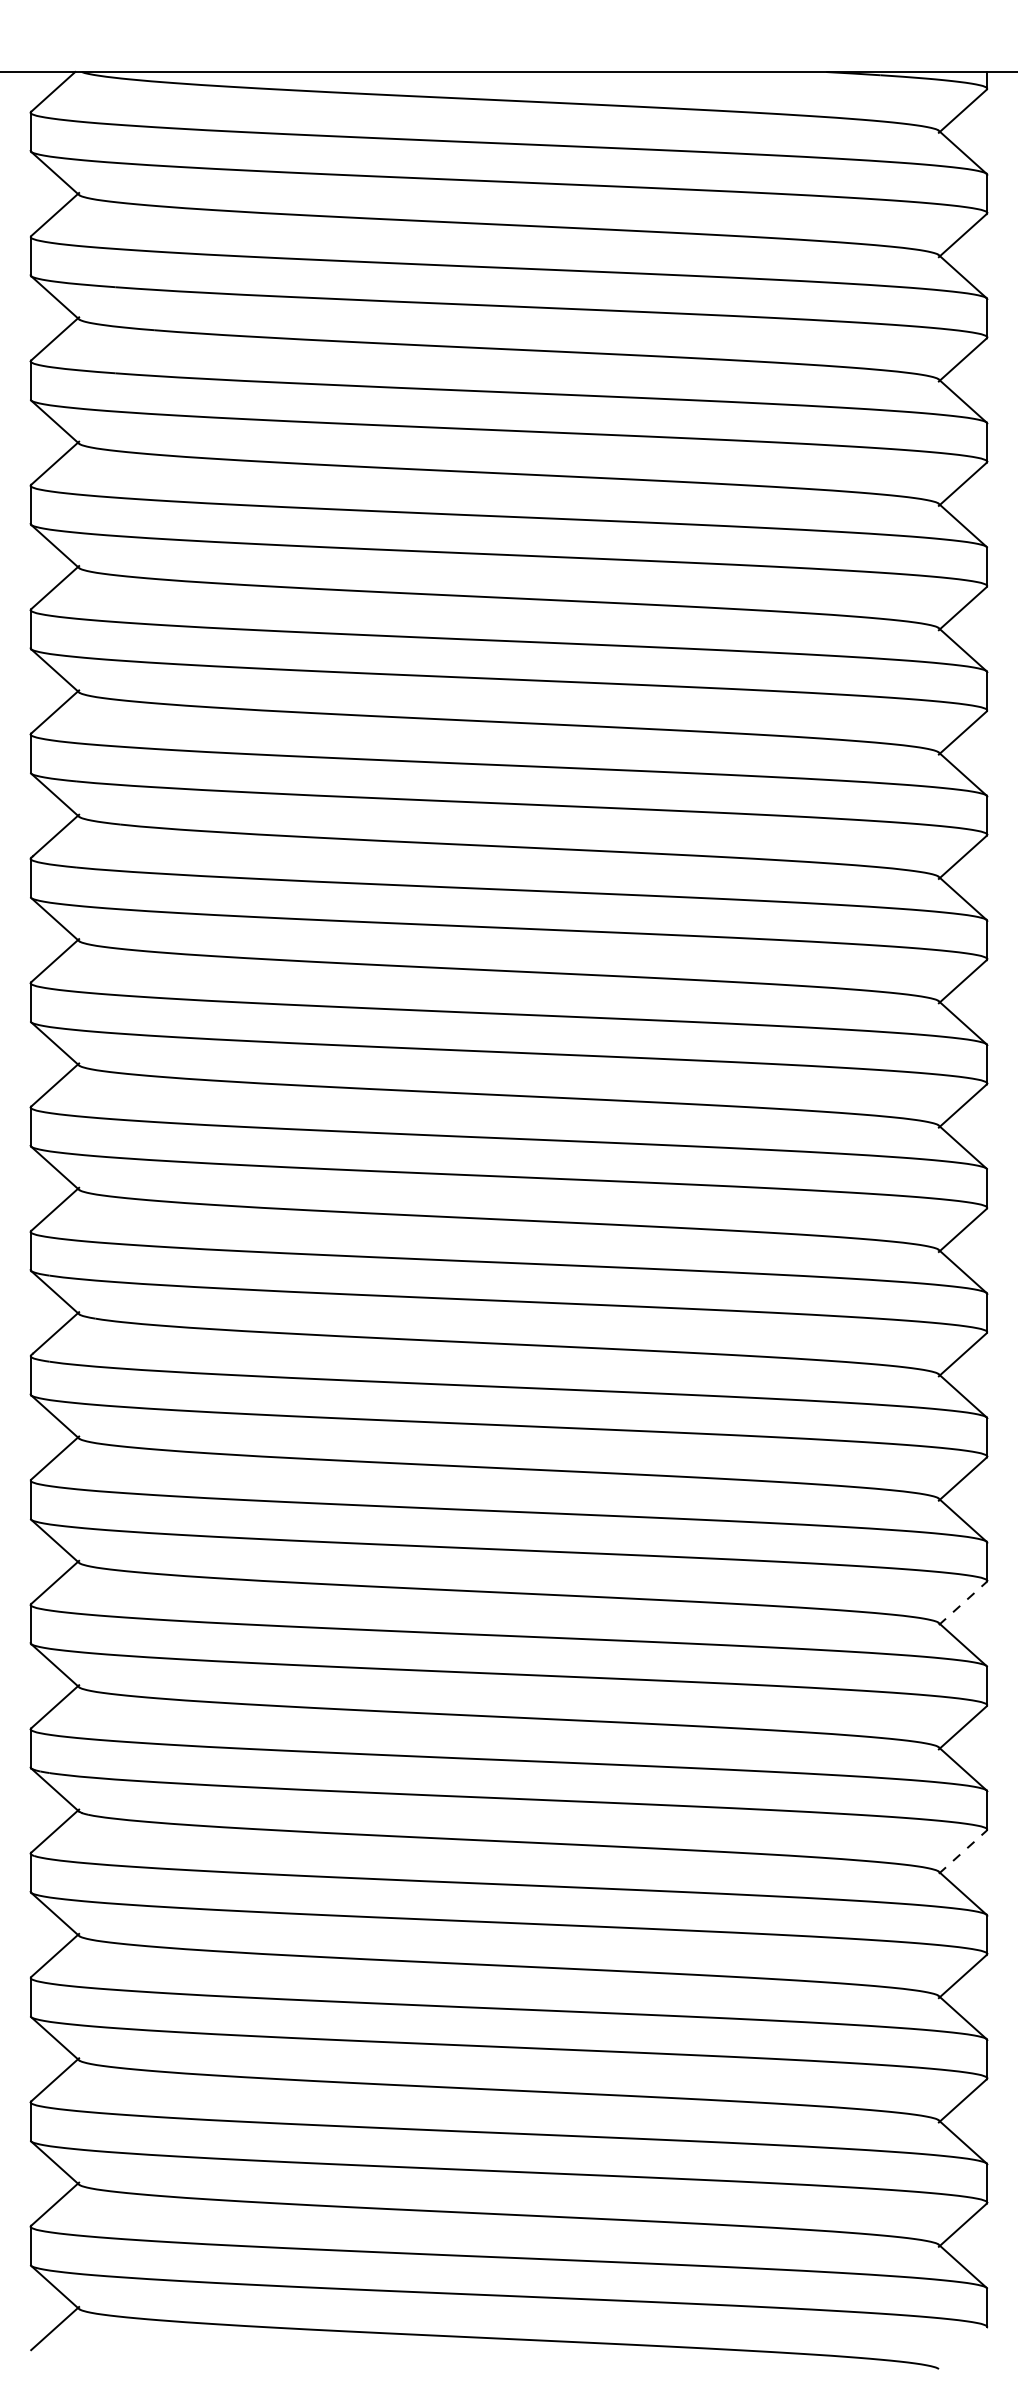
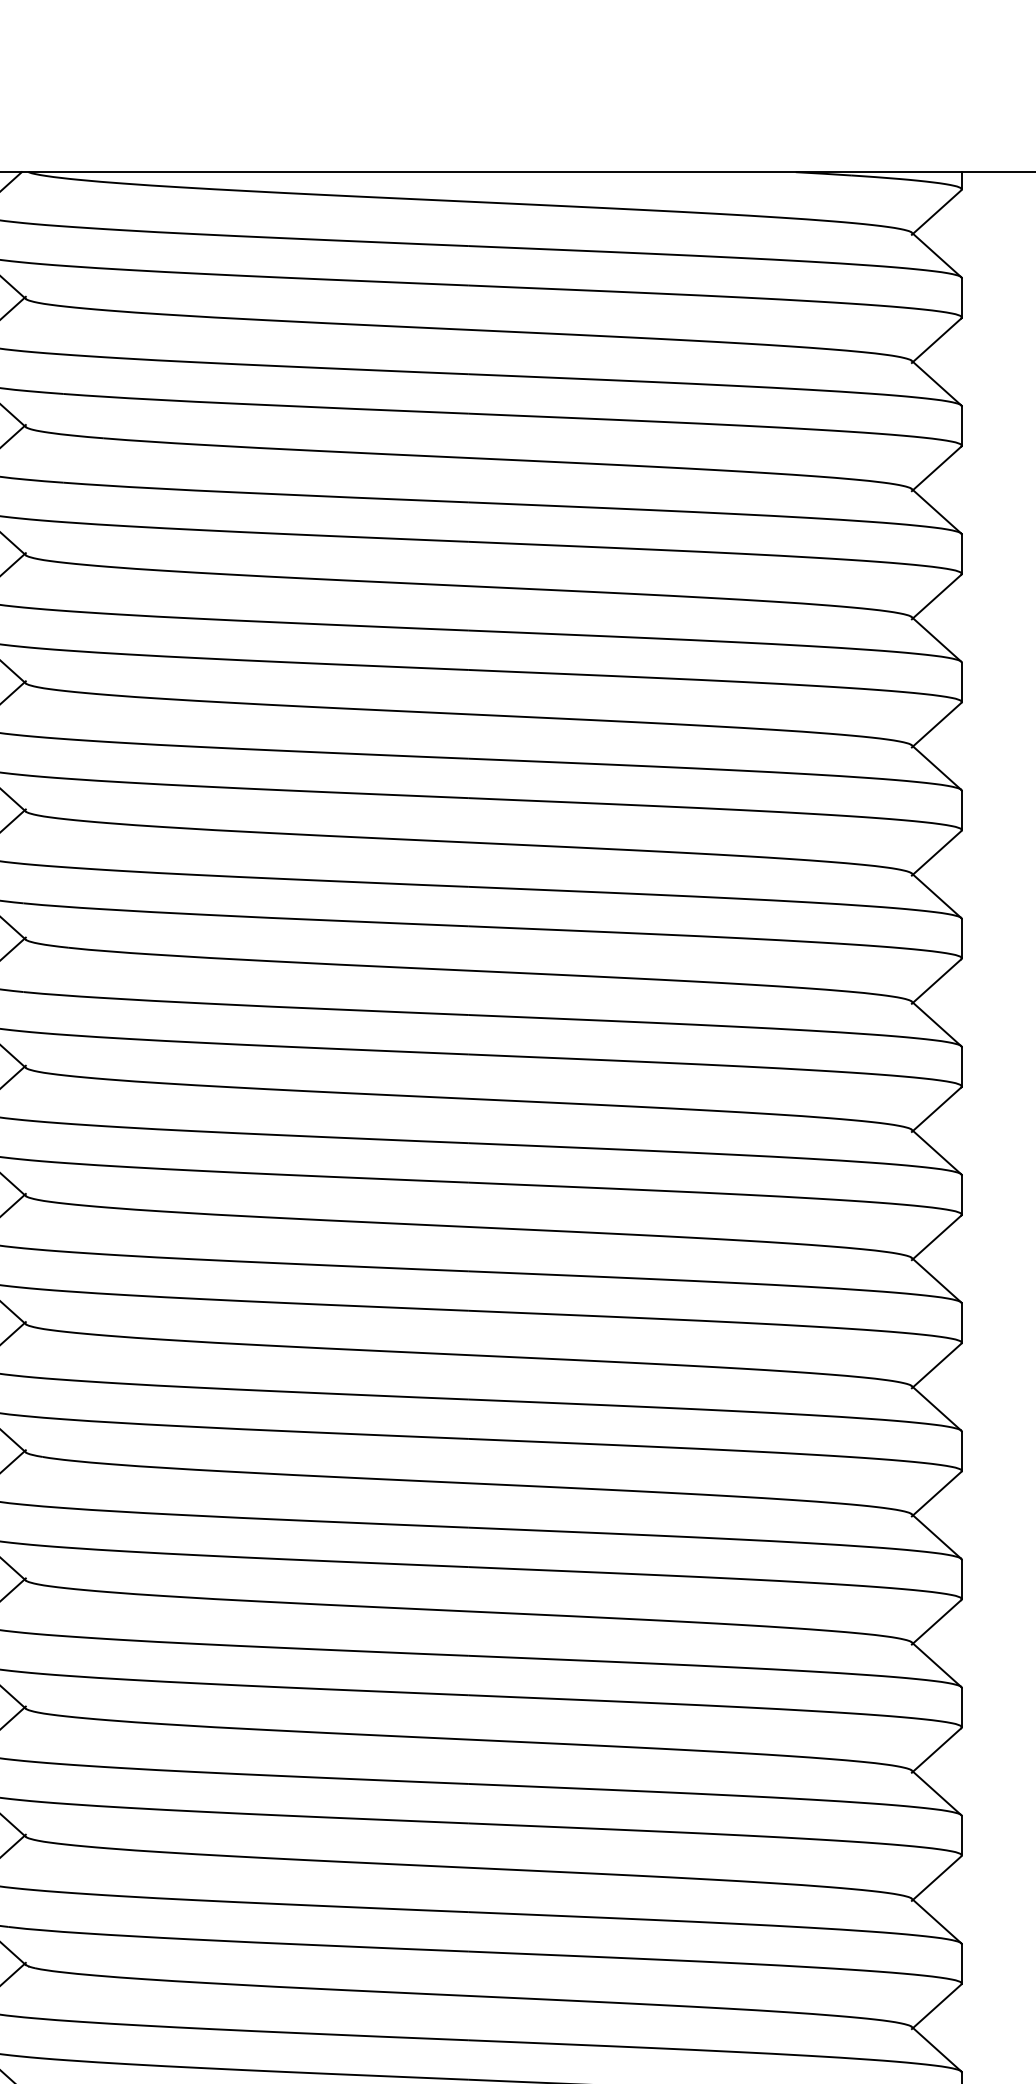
line: (963, 1603) -> (937, 1750), dashed -> solid
line: (963, 1851) -> (937, 2006), dashed -> solid

